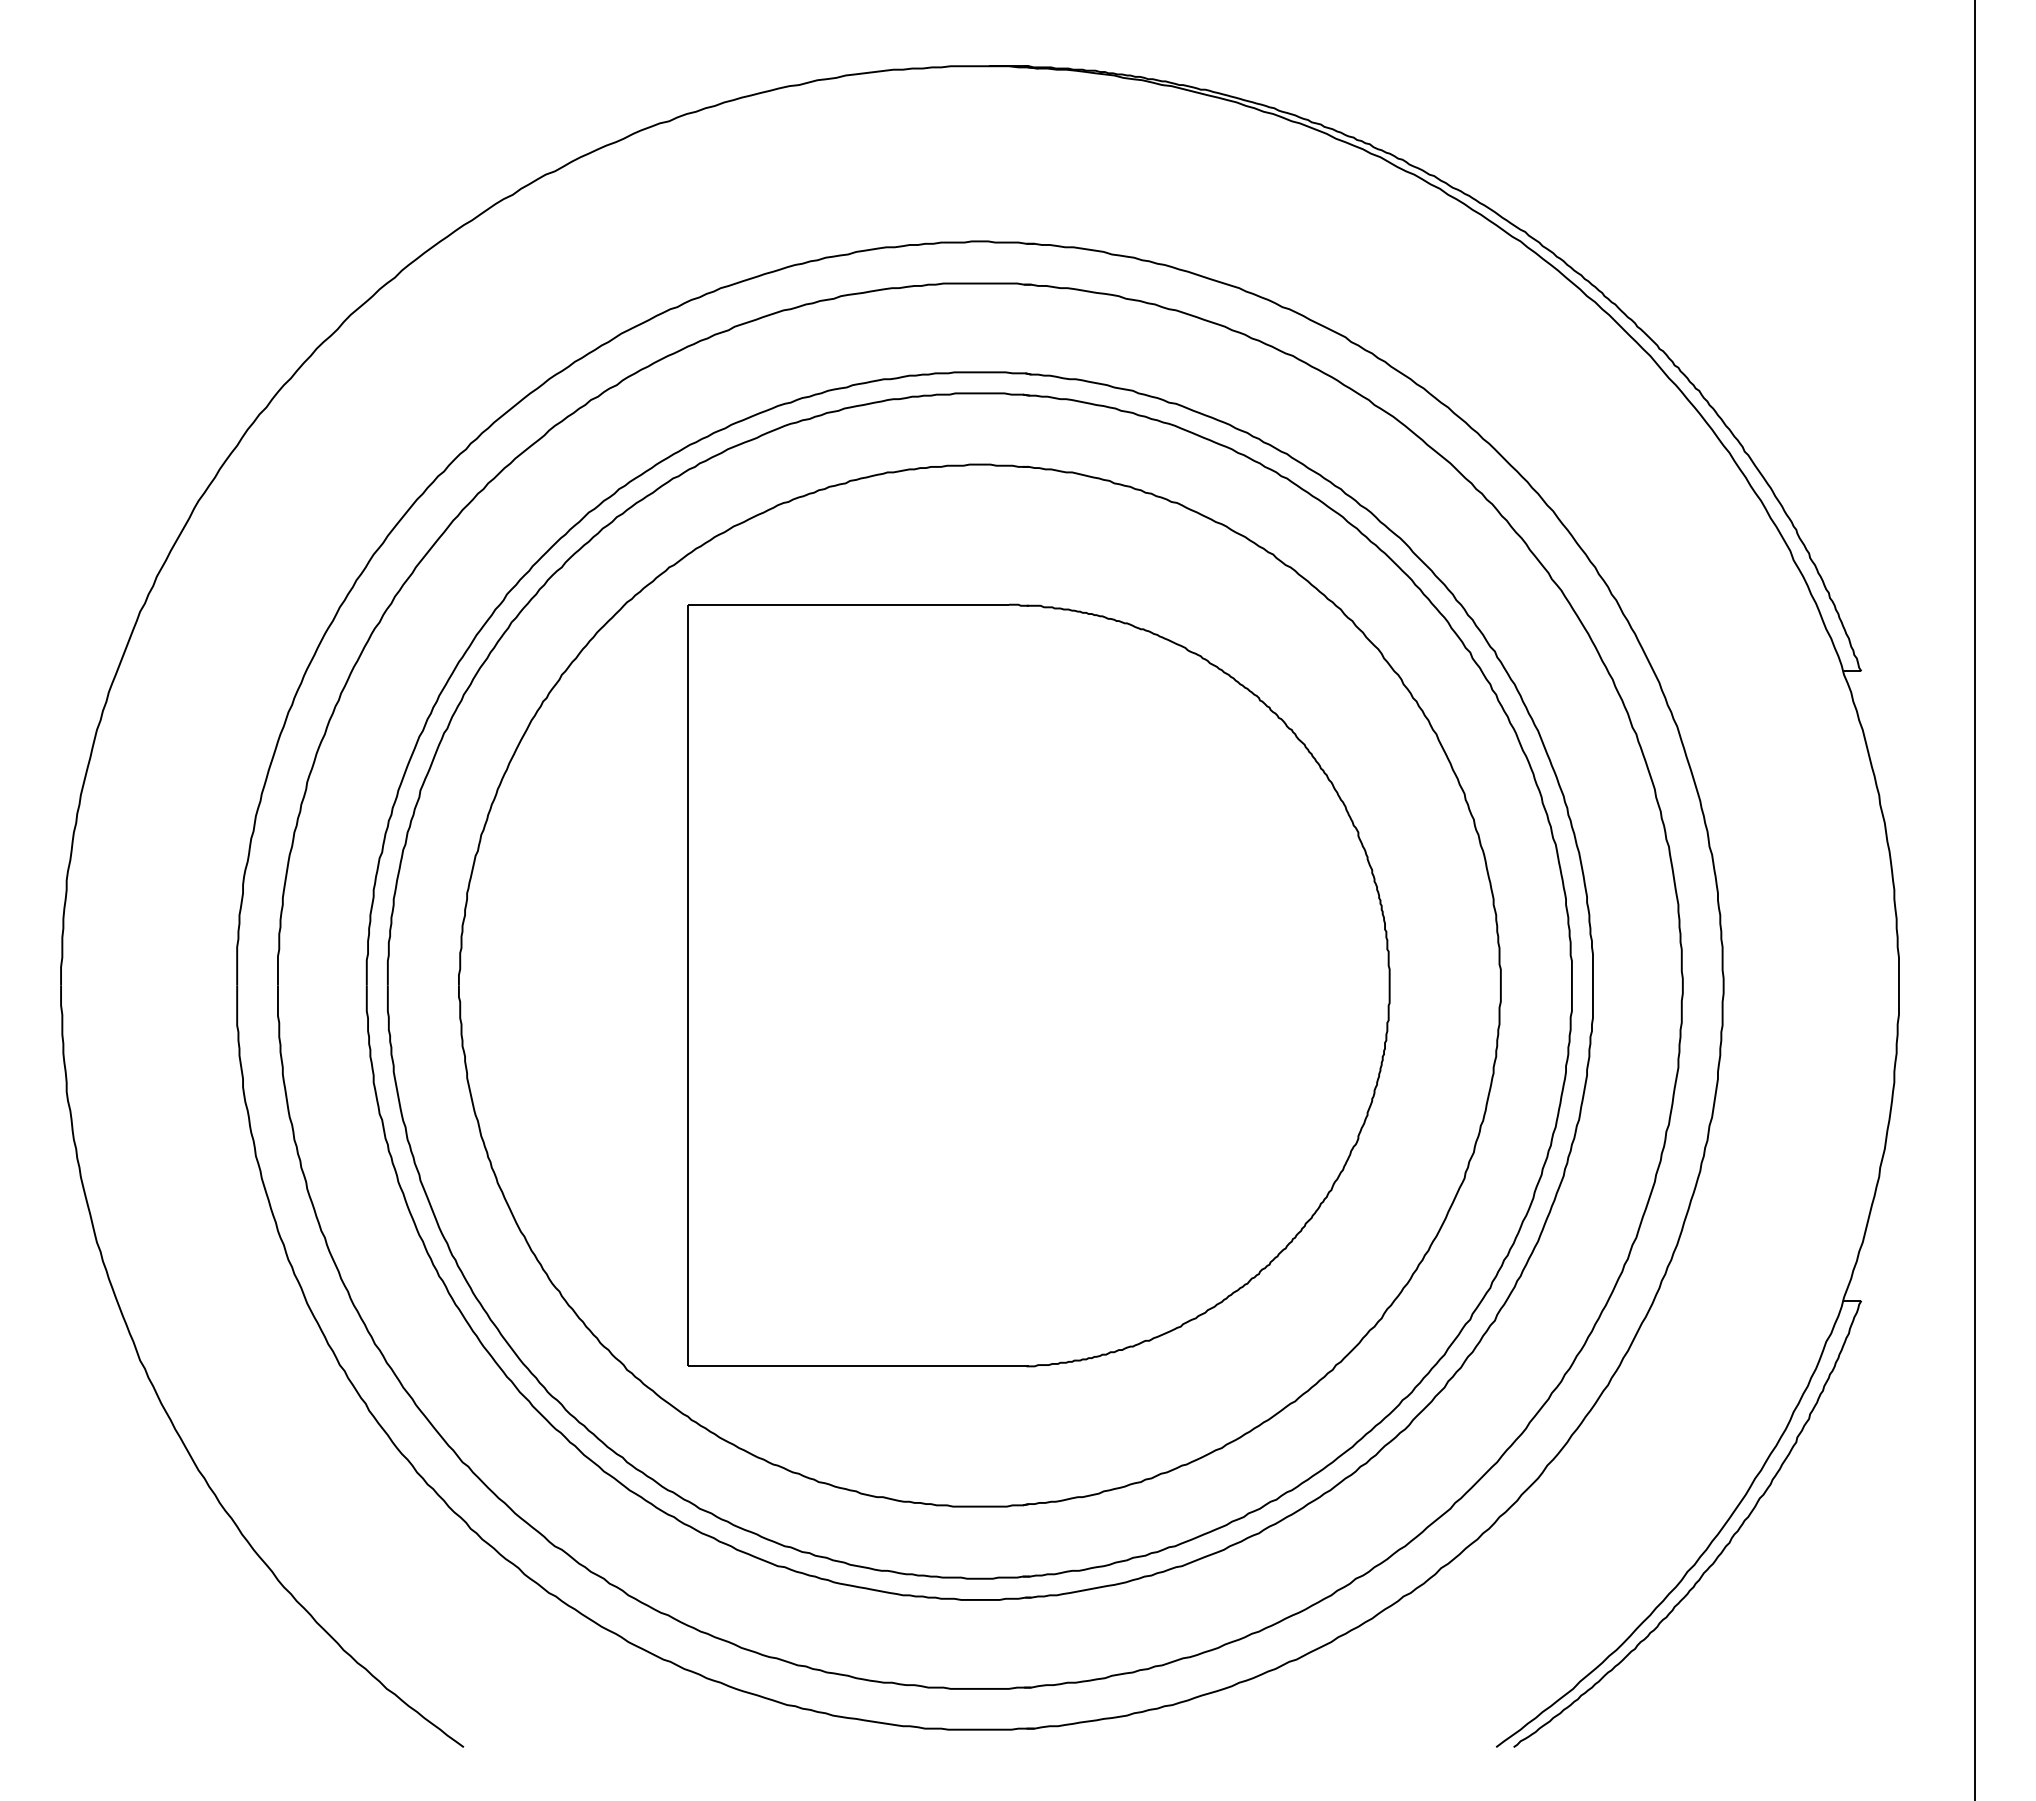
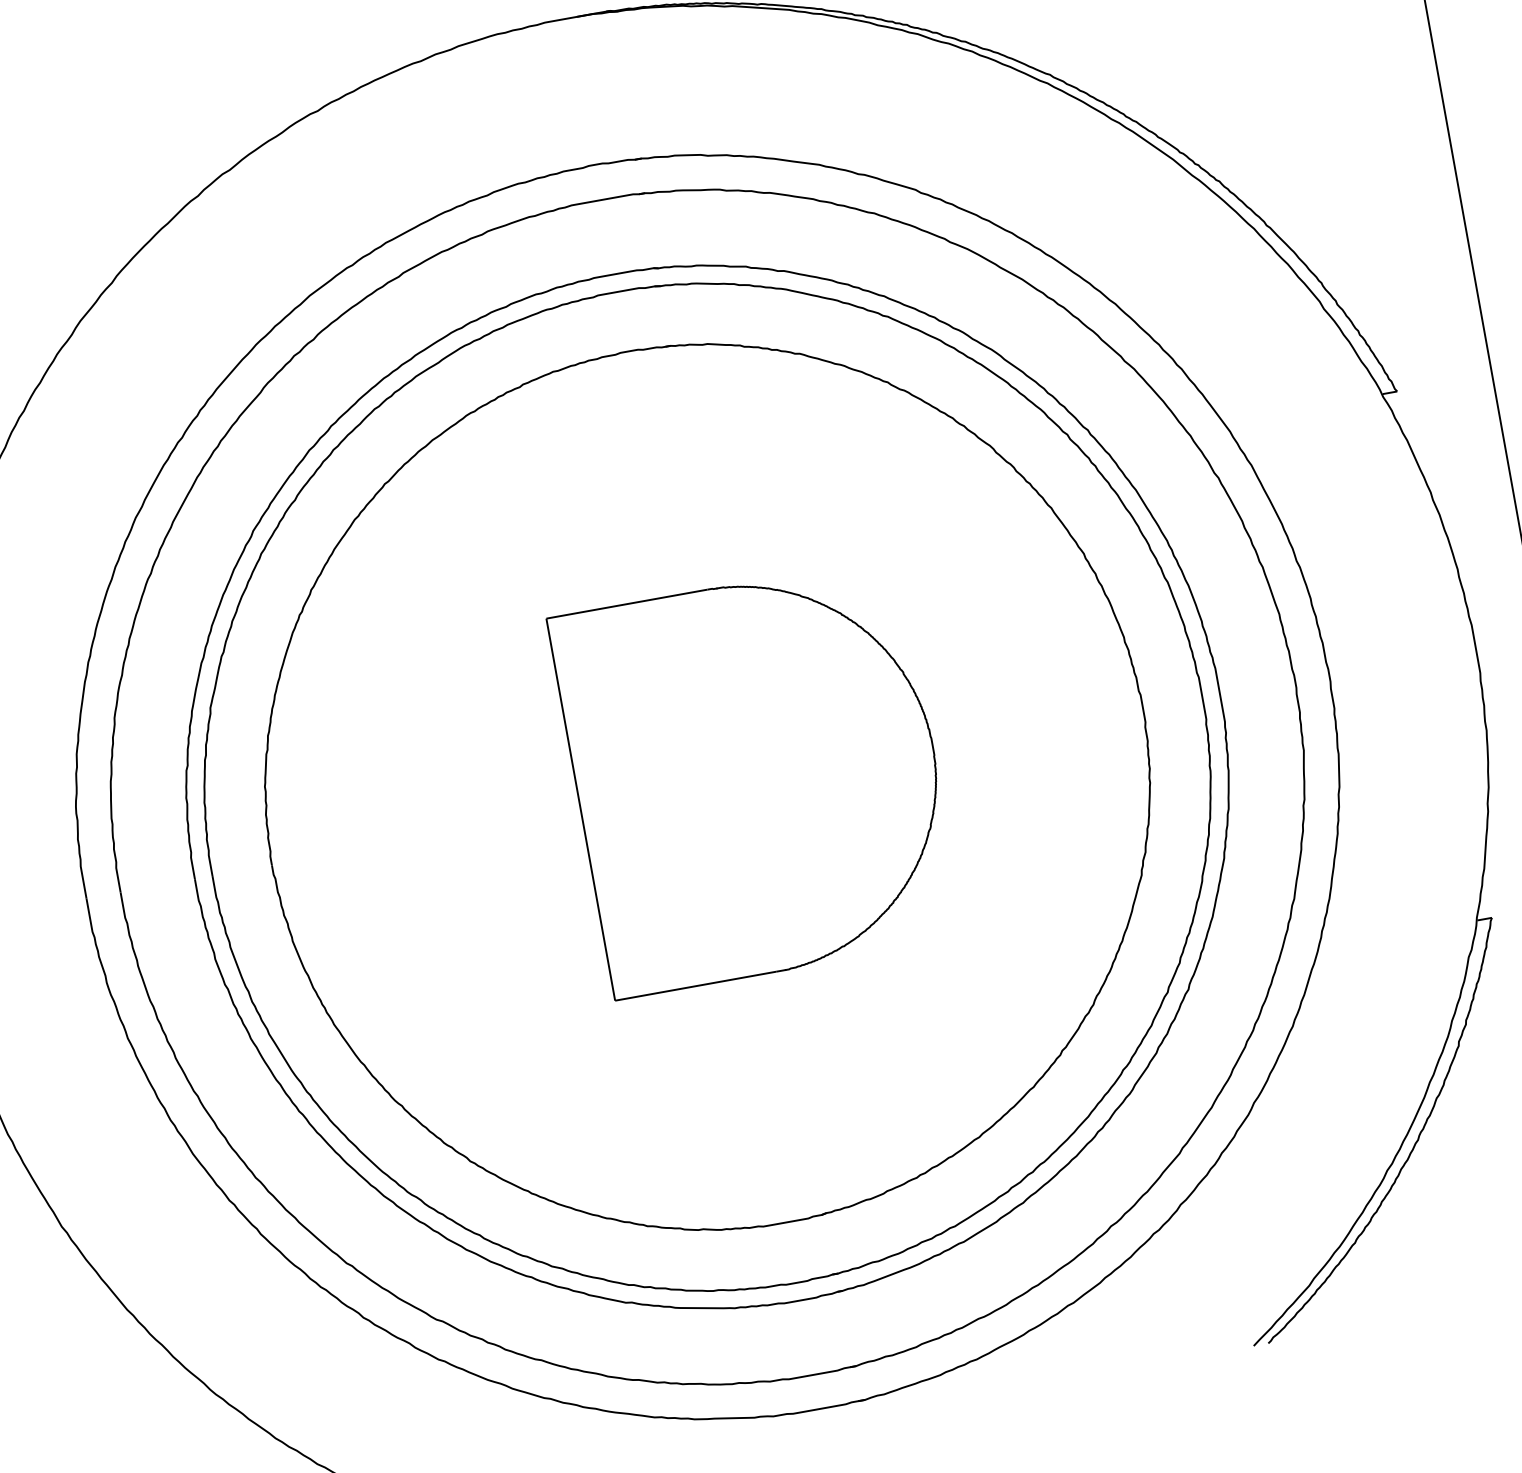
part: (1038, 985) -> (756, 778), size x0.6

